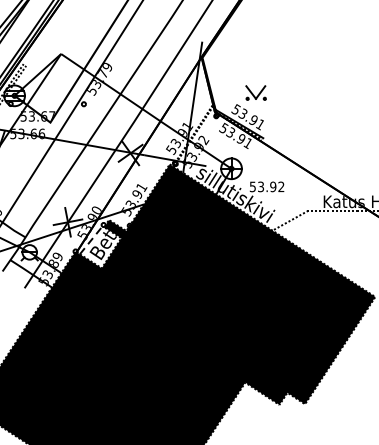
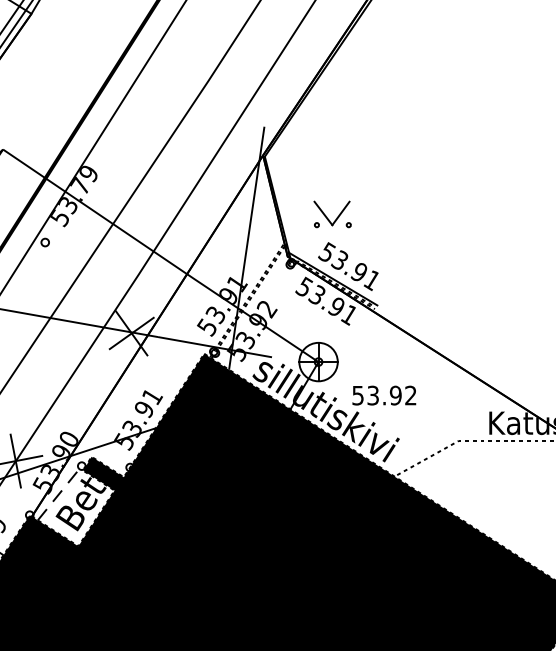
part: (255, 92) -> (331, 213), moved

